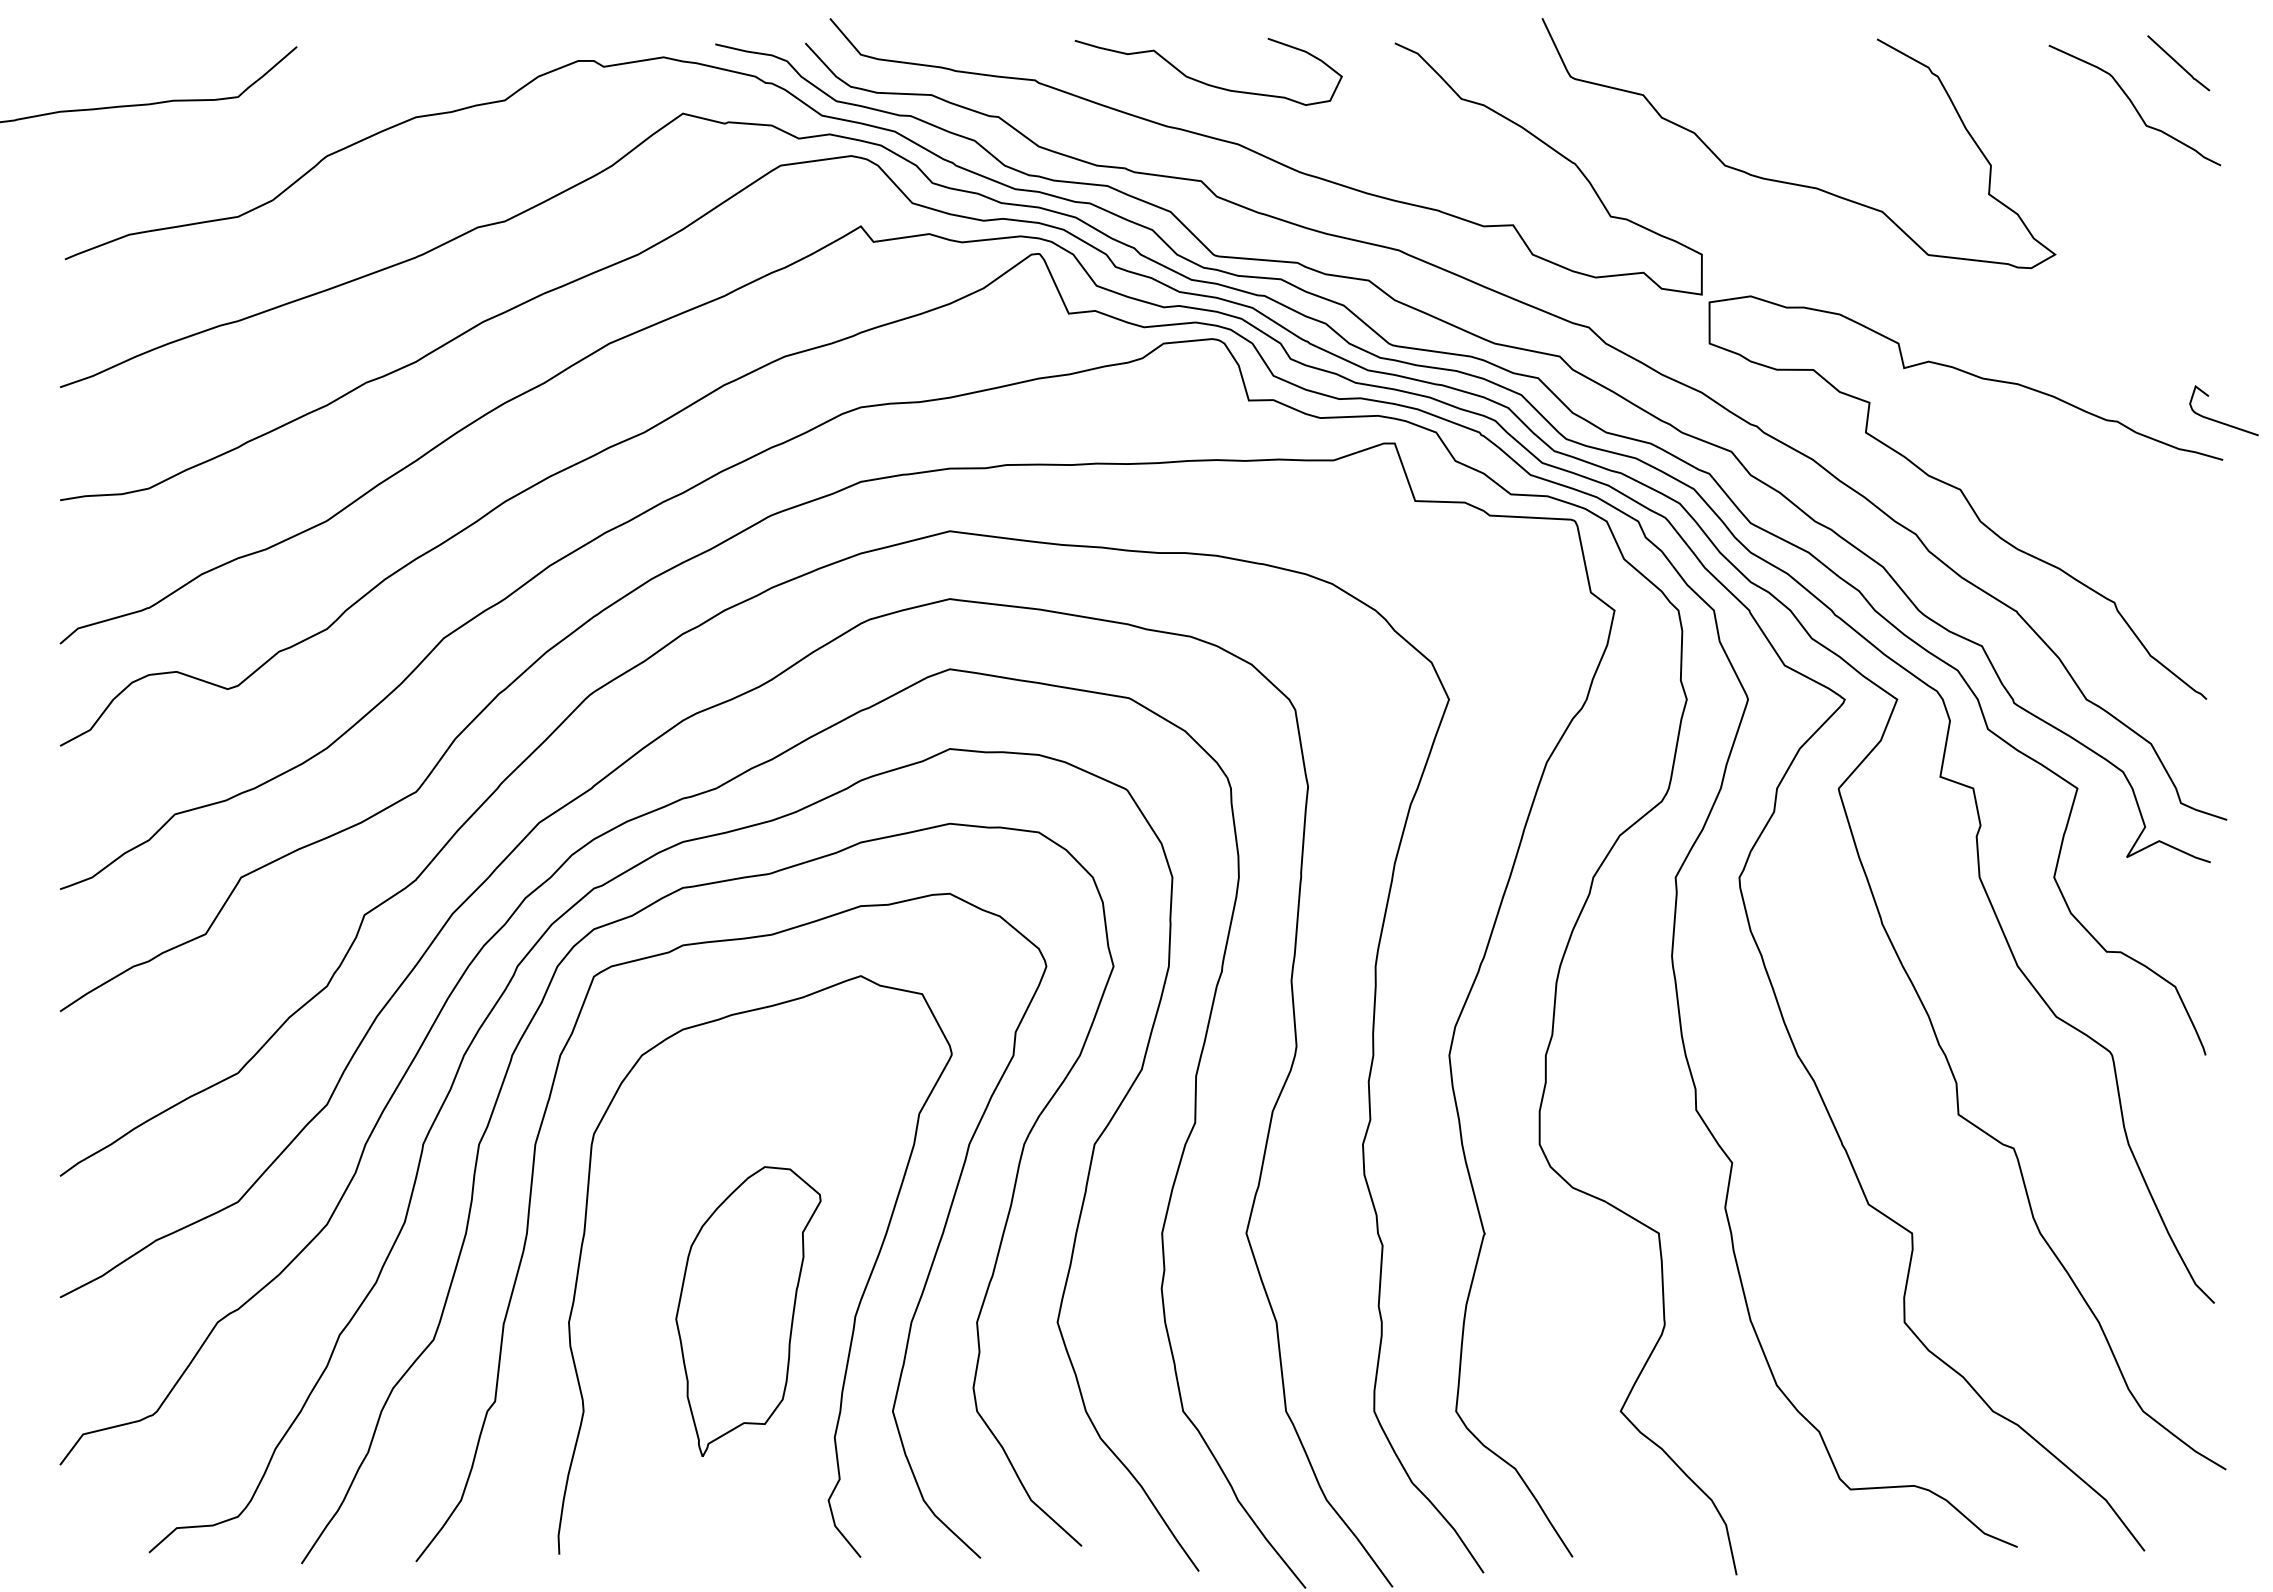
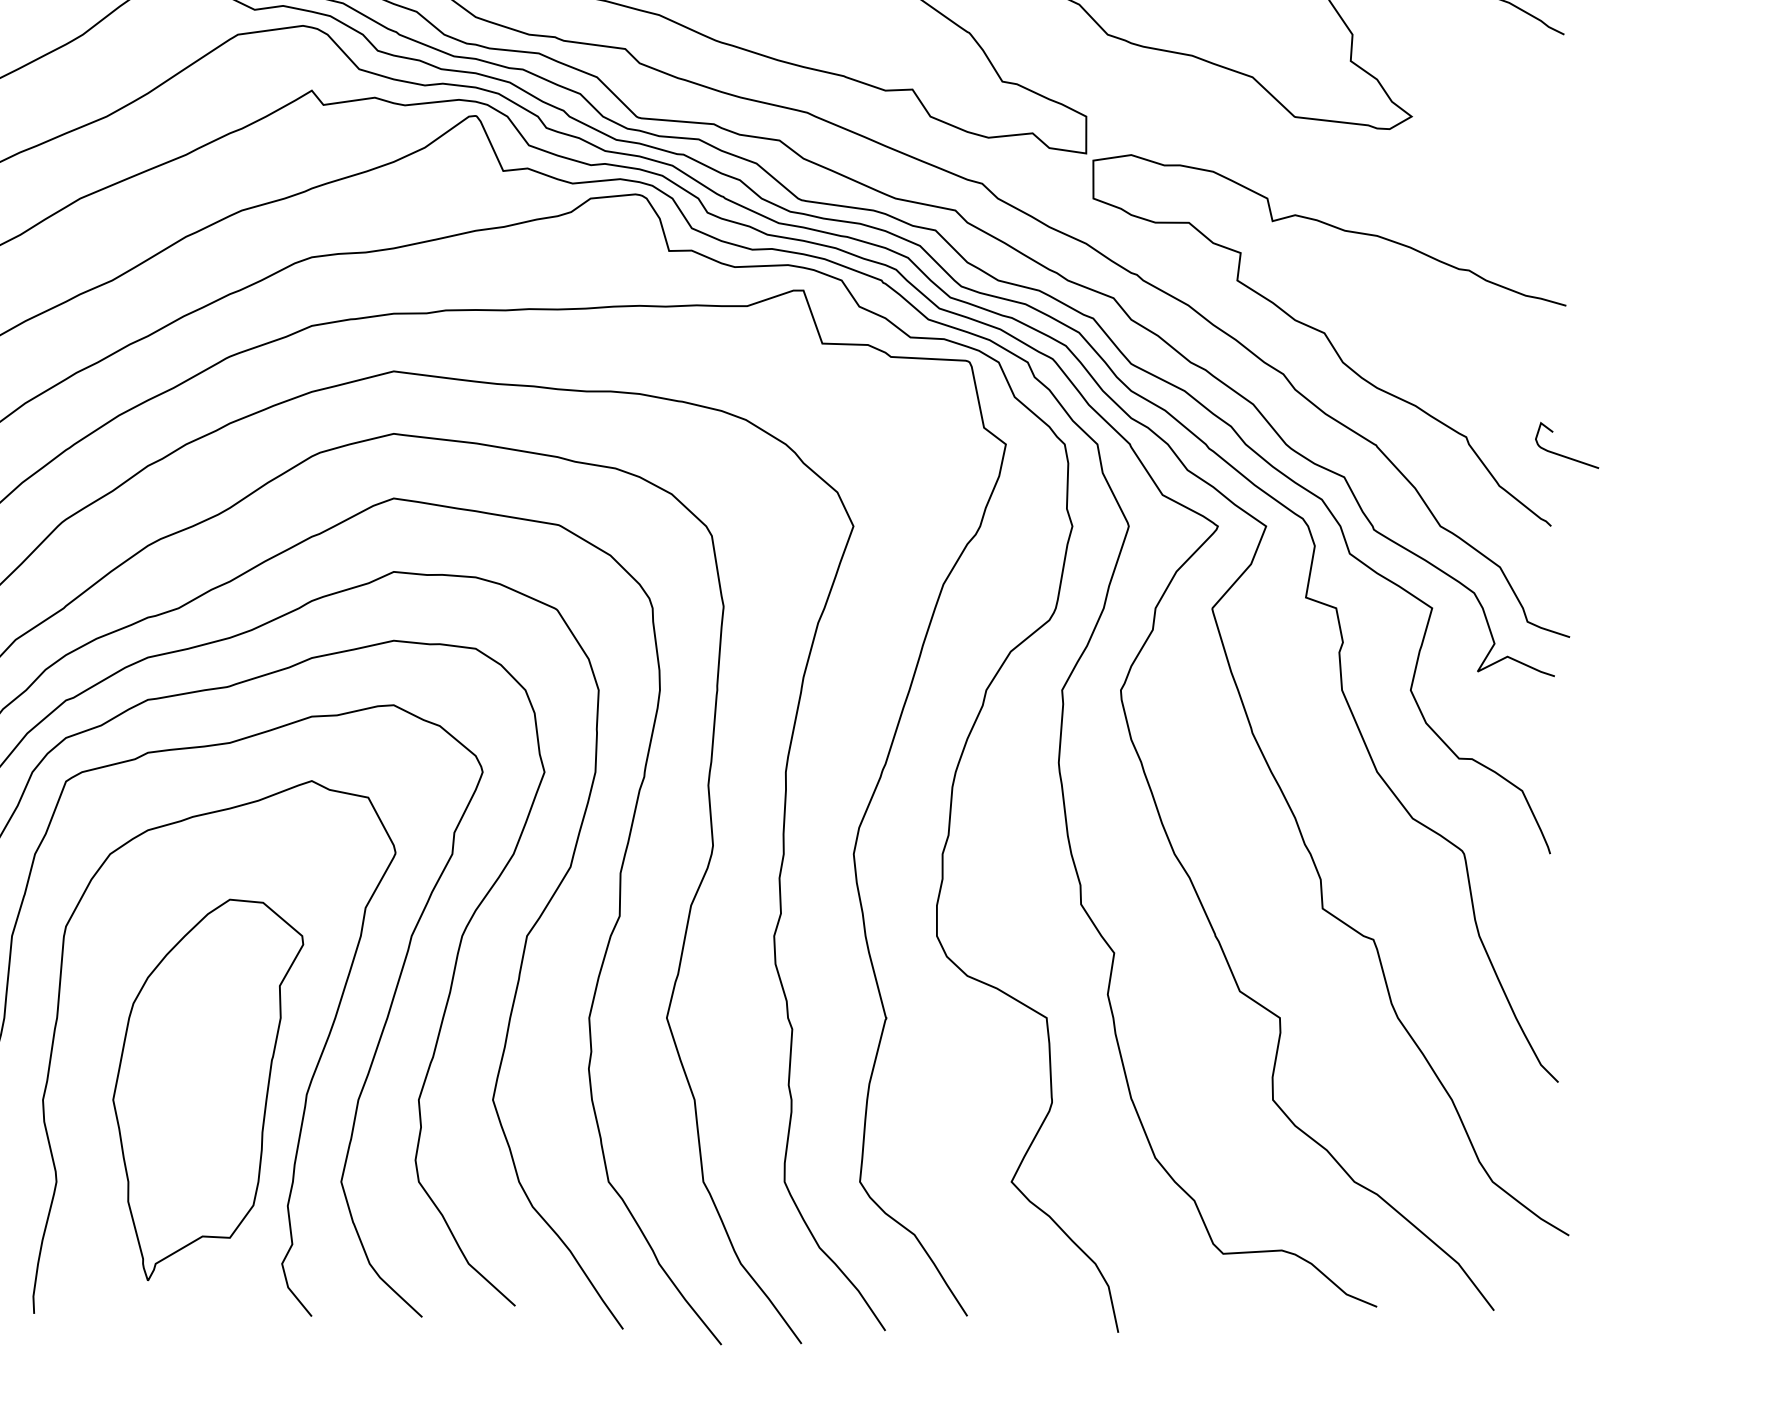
curve: (2220, 421) -> (1563, 455), moved
part: (748, 1311) -> (208, 1089), size x1.43

